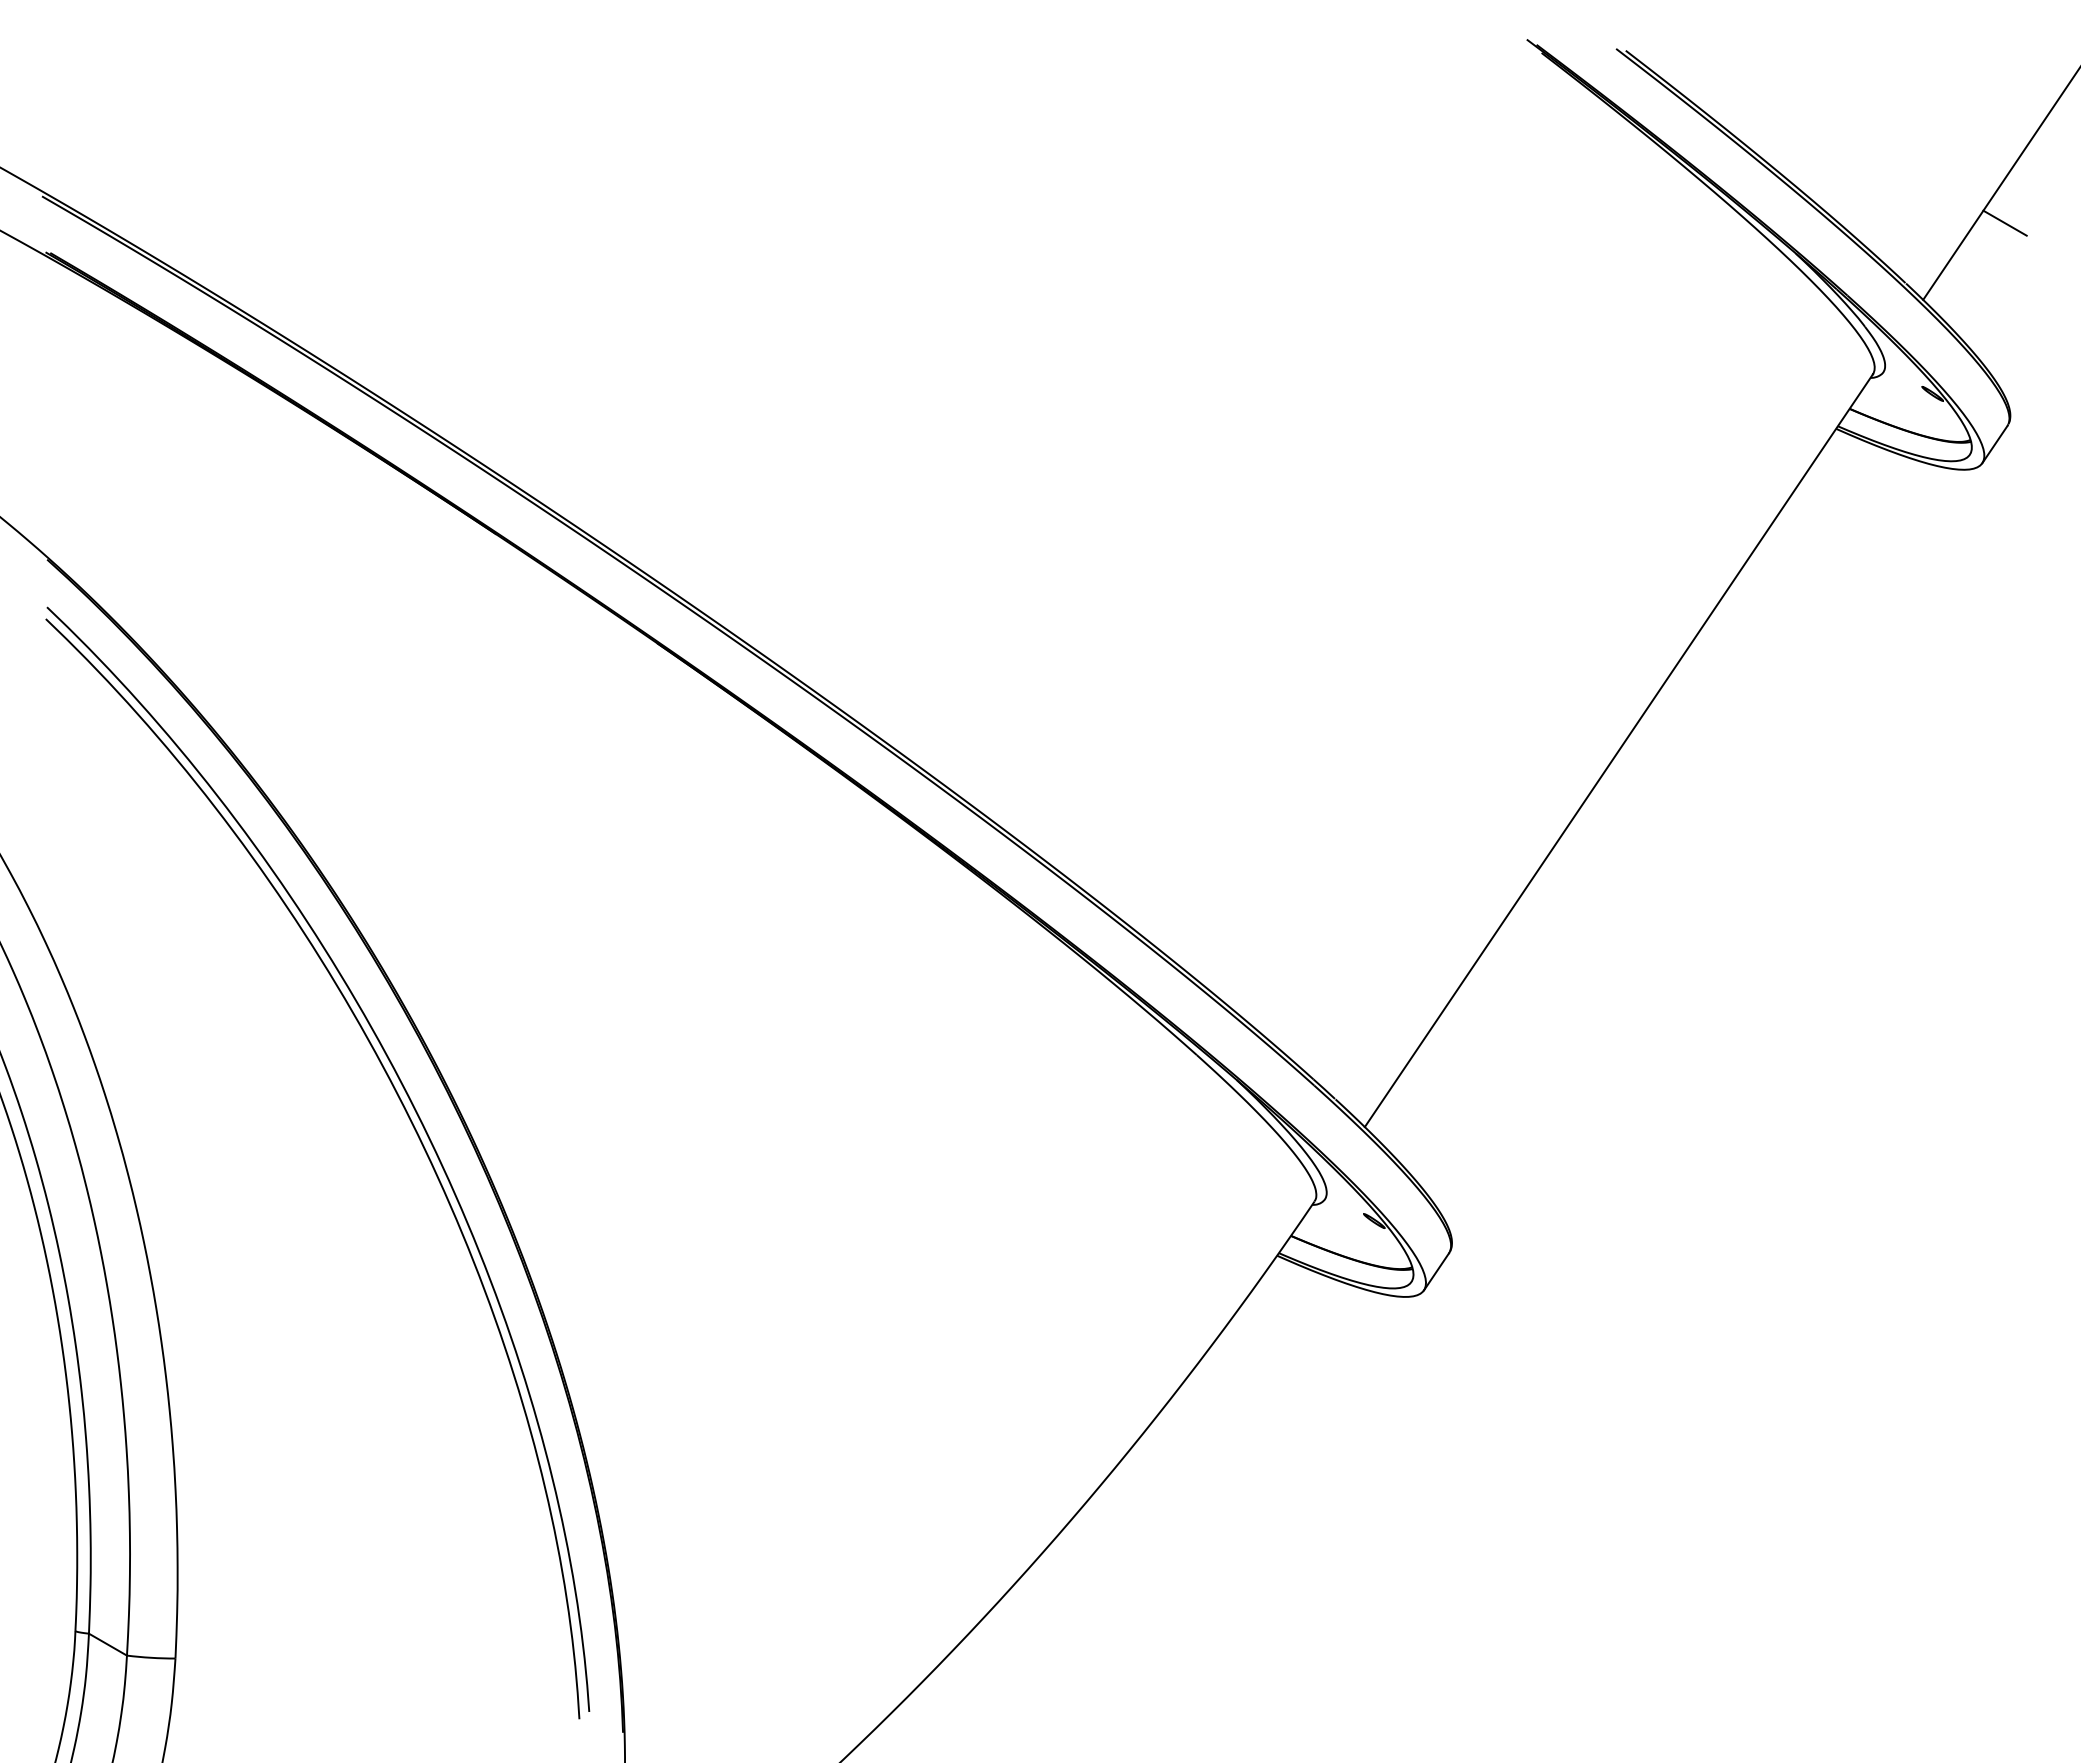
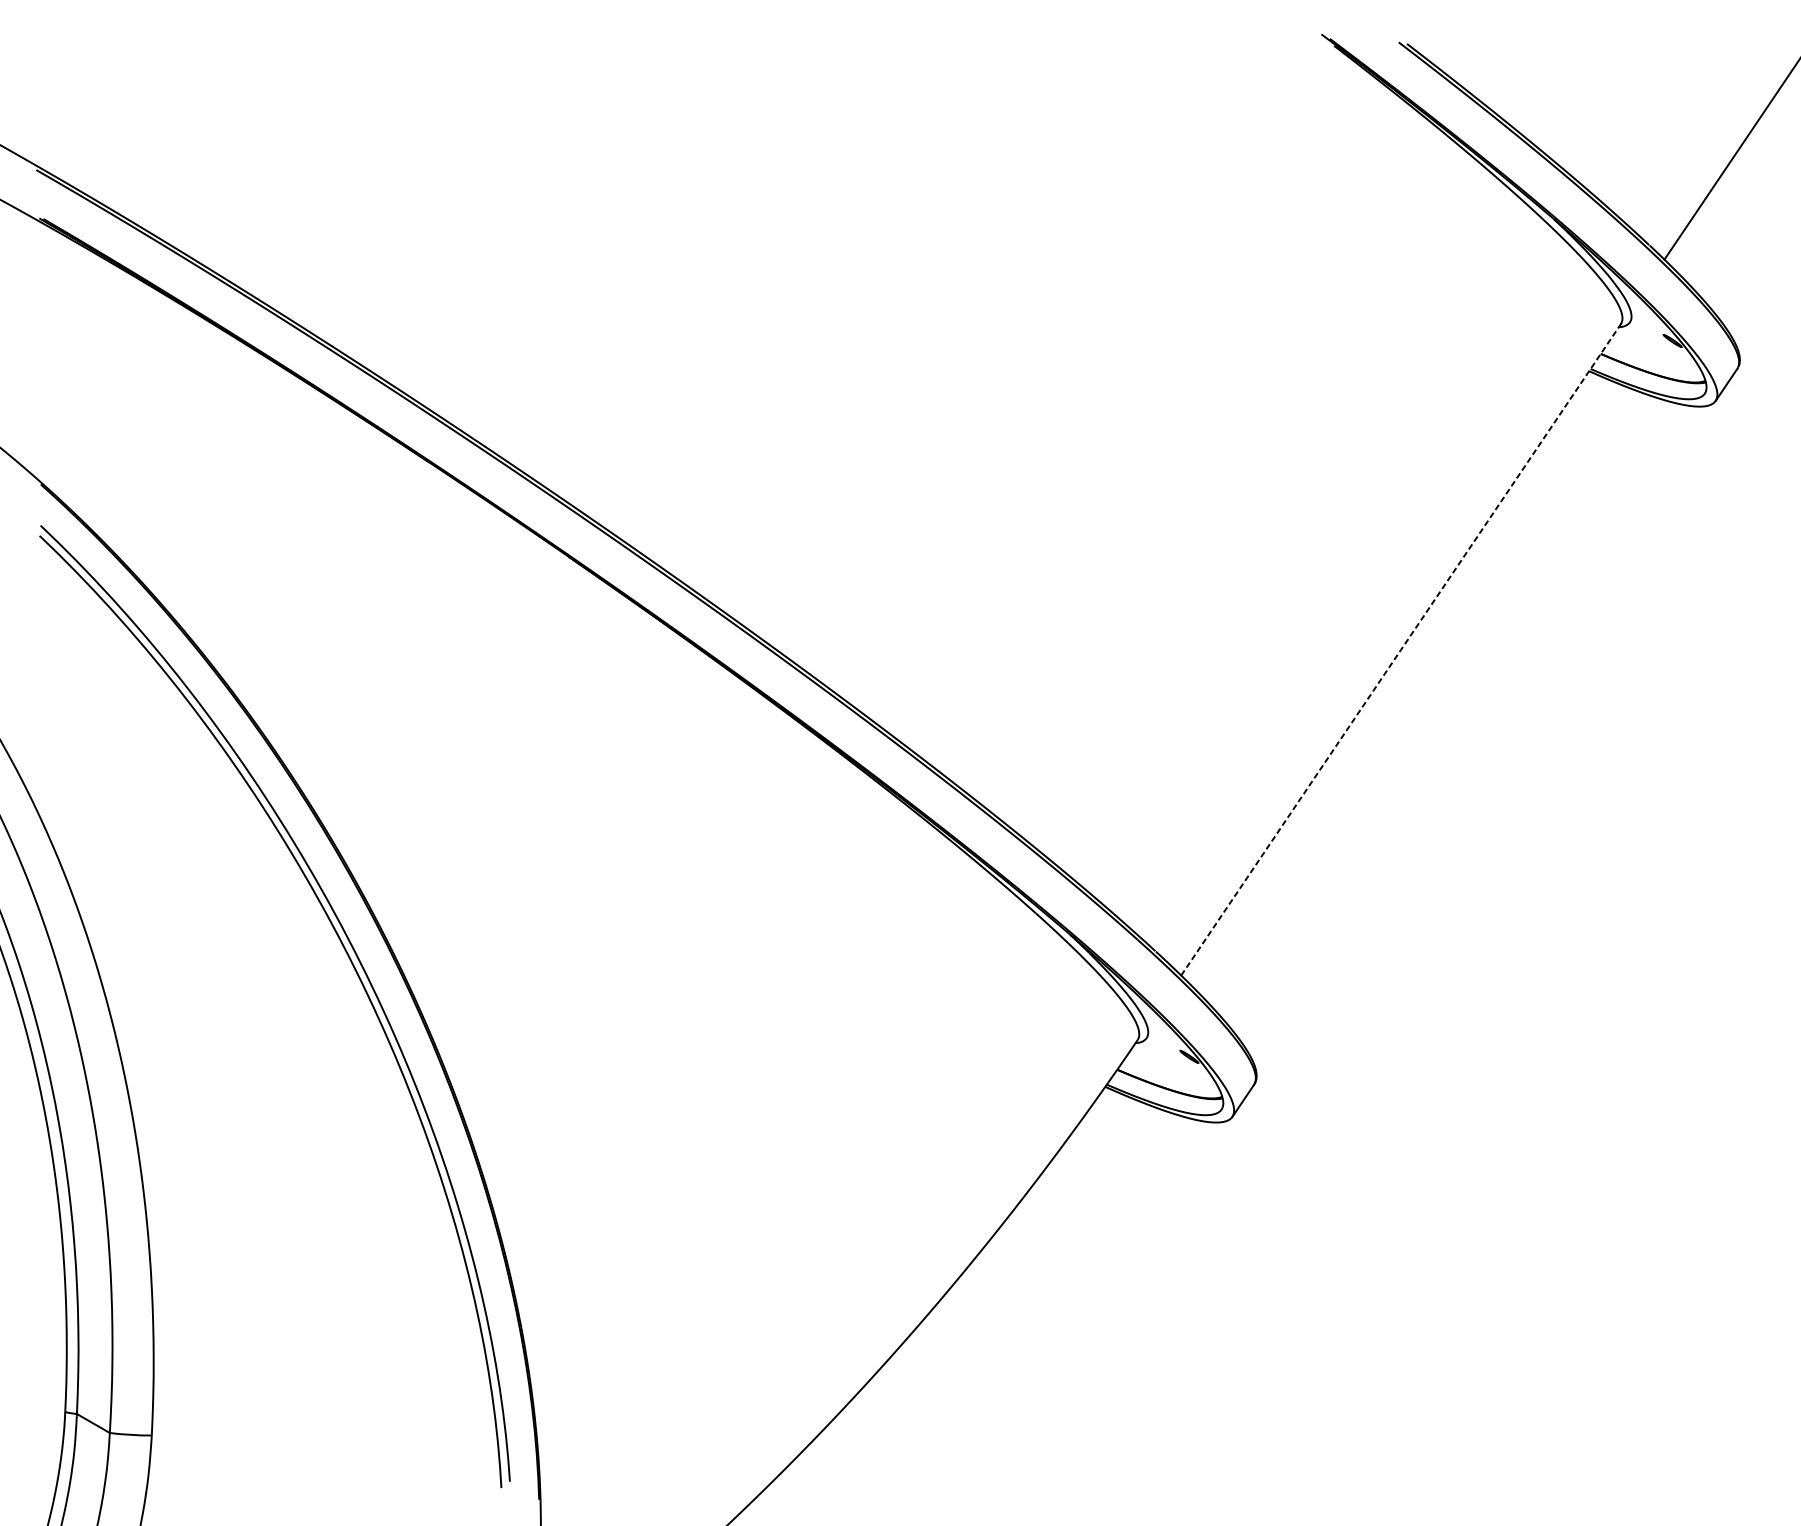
line: (2004, 222) -> (1734, 192), removed
line: (1619, 750) -> (1401, 649), solid -> dashed

